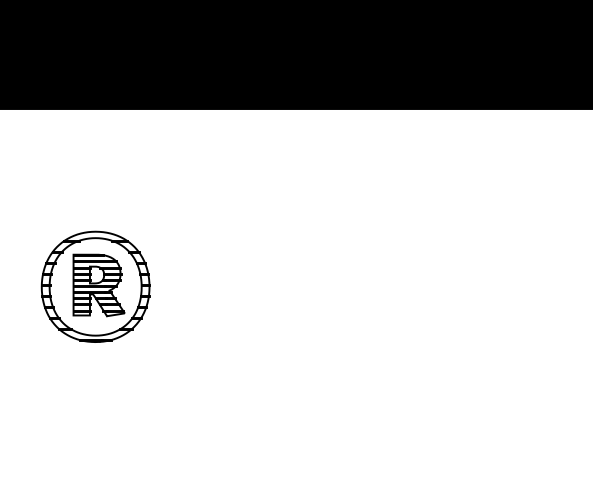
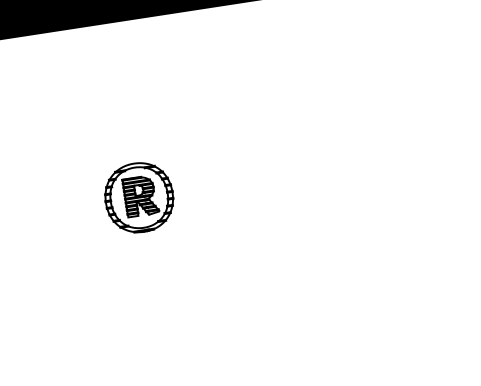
part: (96, 286) -> (139, 197), size x0.62

